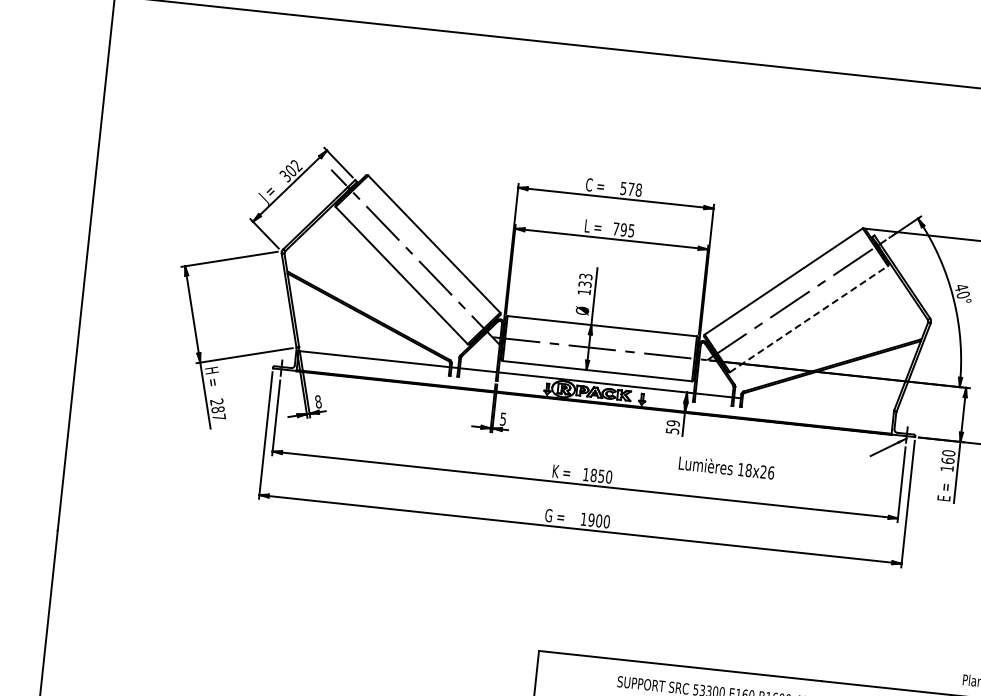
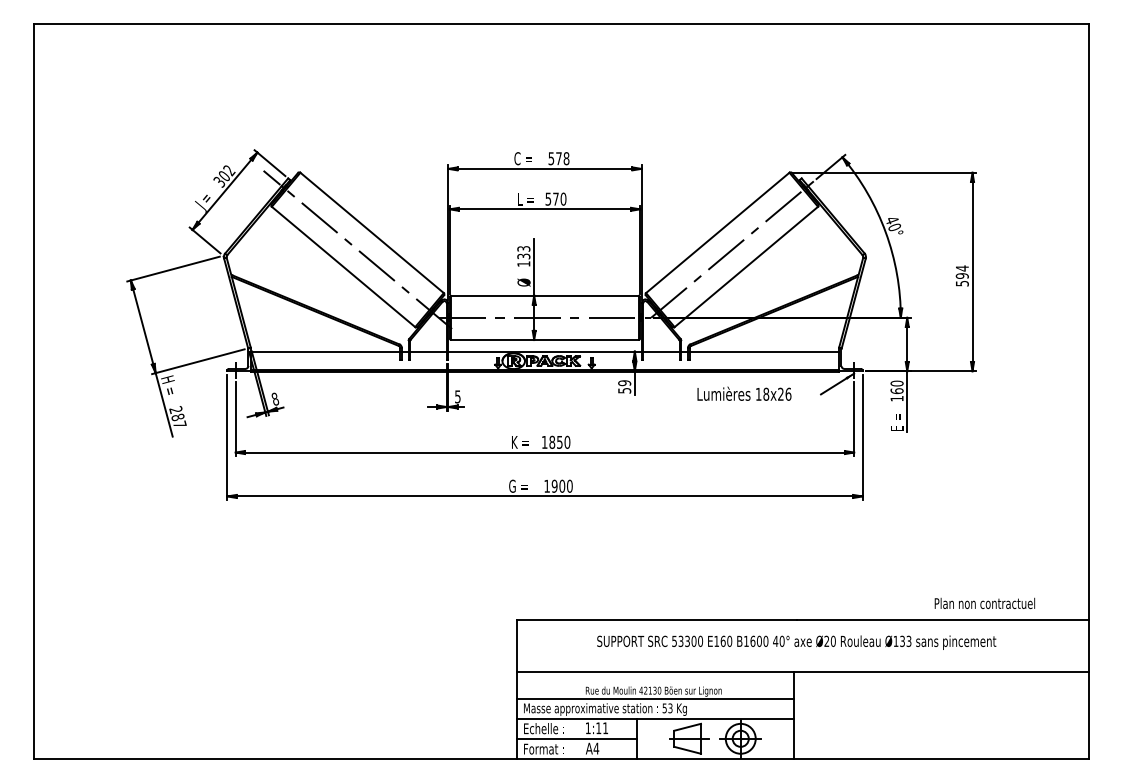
text: (623, 229) -> (555, 198), 795 -> 570
line: (809, 318) -> (746, 266), dashed -> solid
line: (818, 406) -> (764, 351), added
text: (726, 467) -> (744, 393), moved

